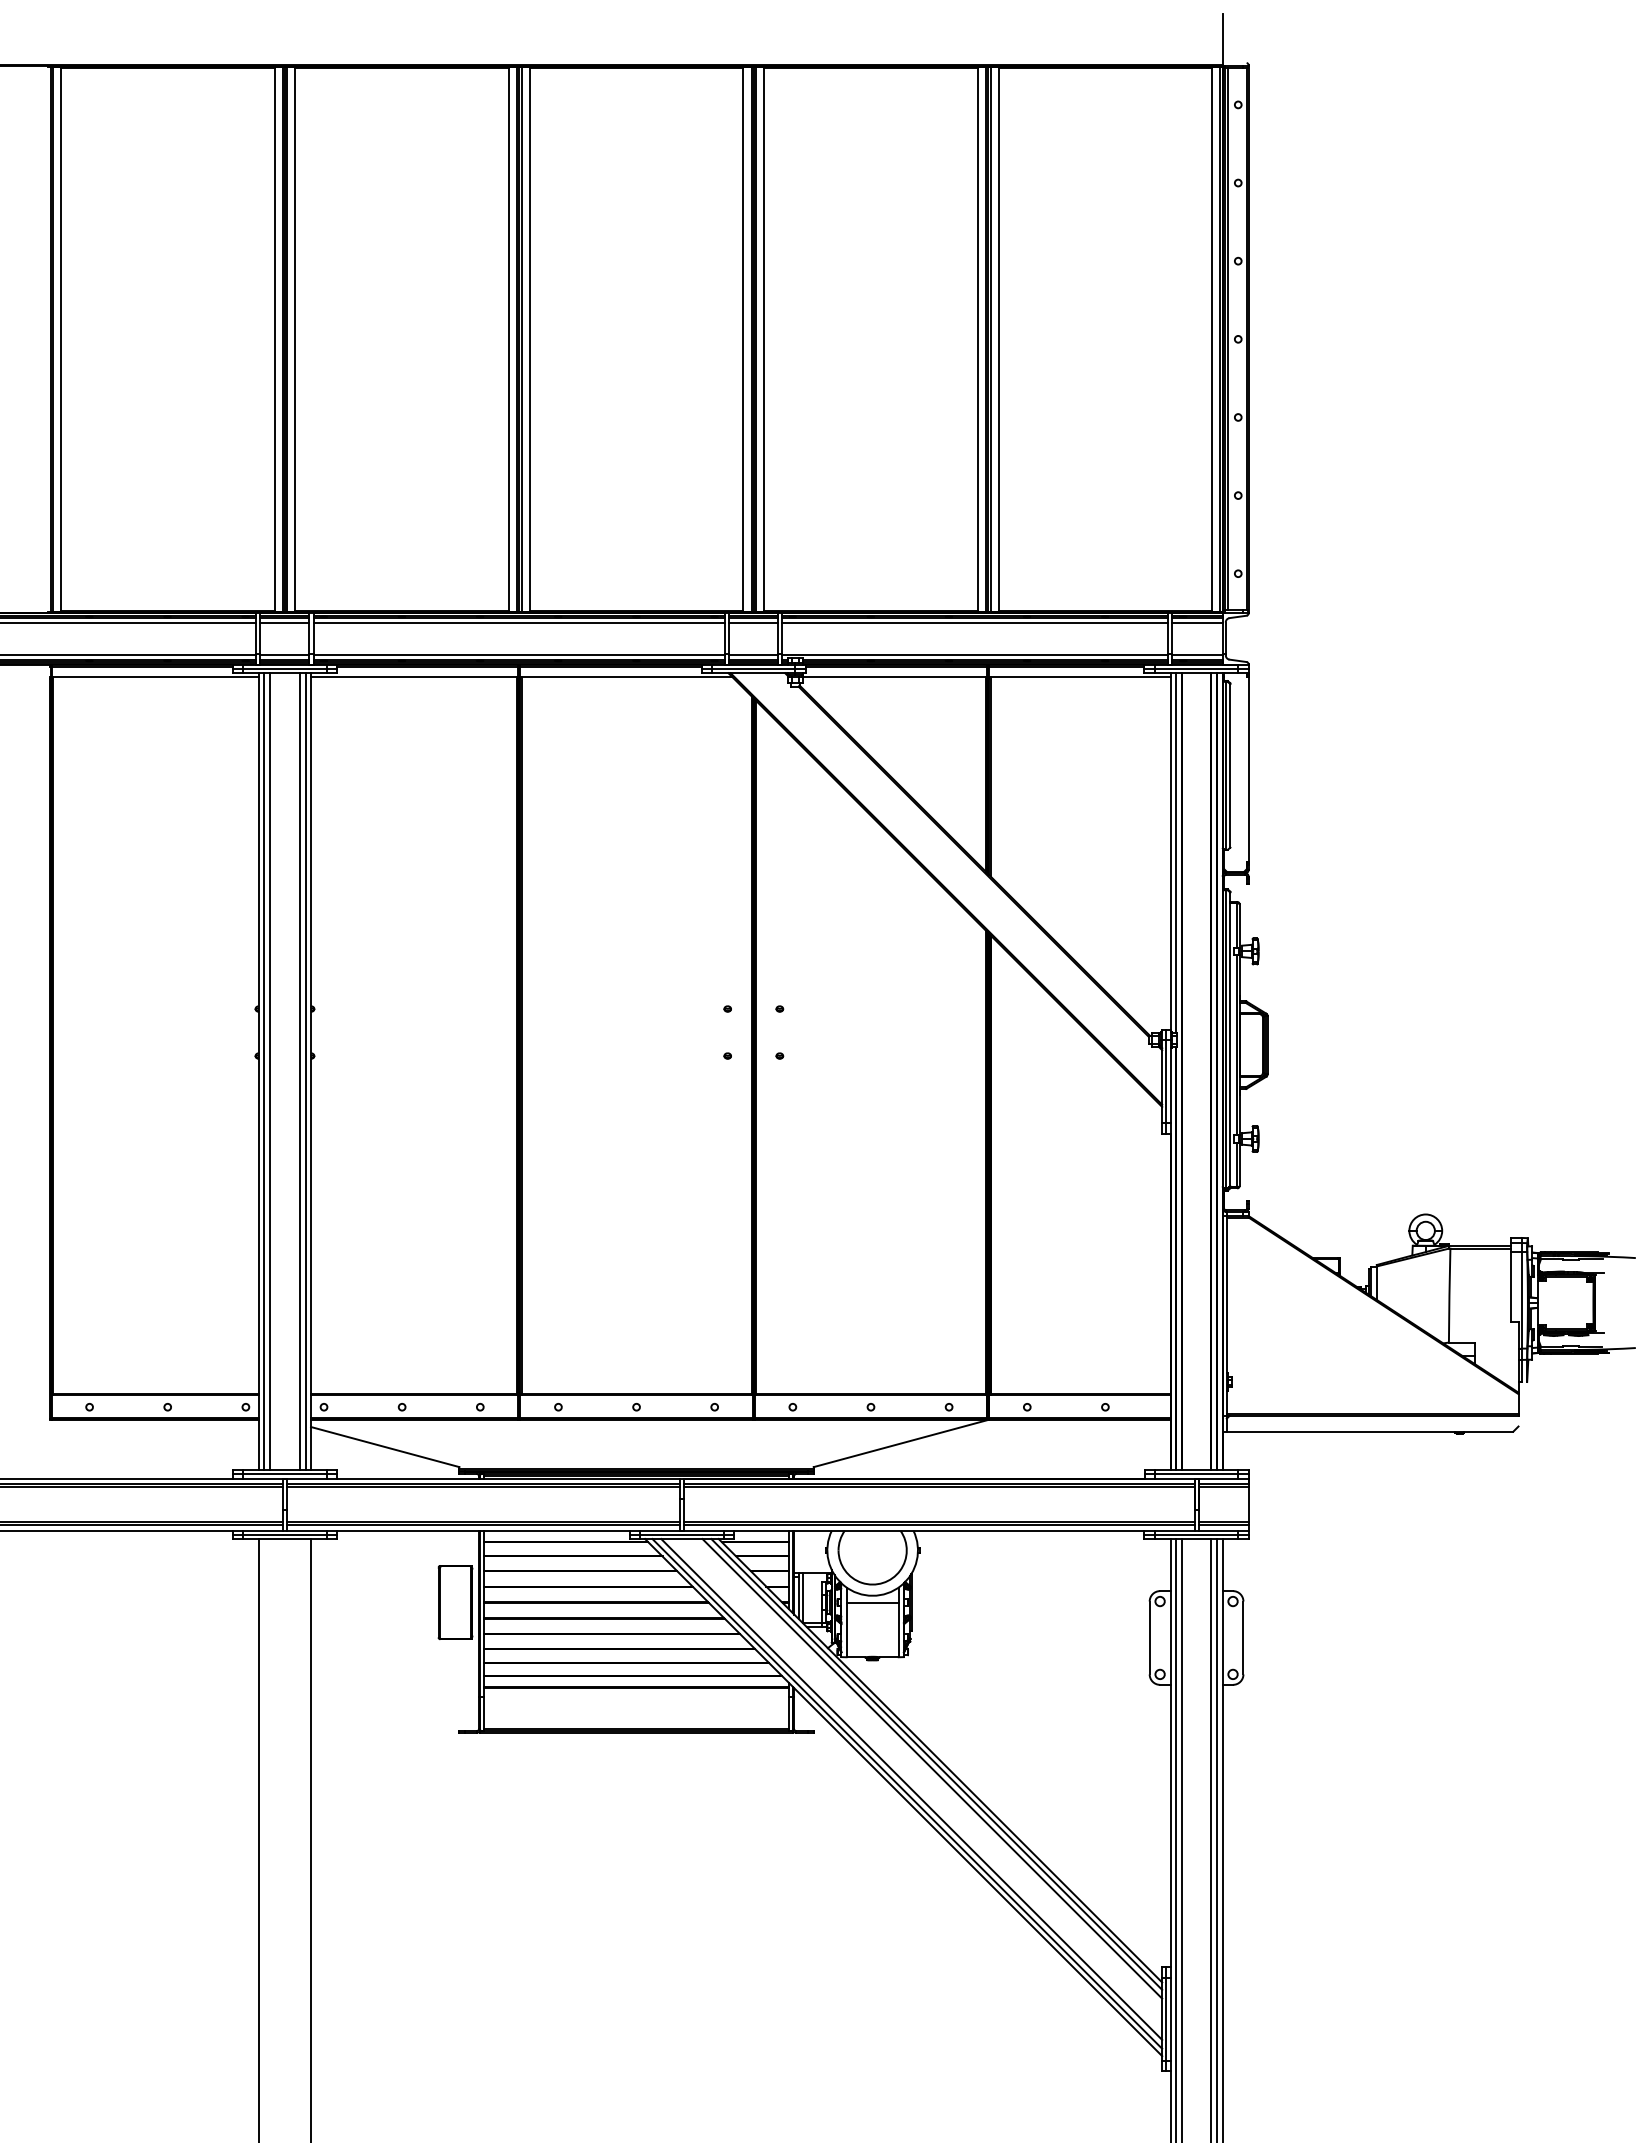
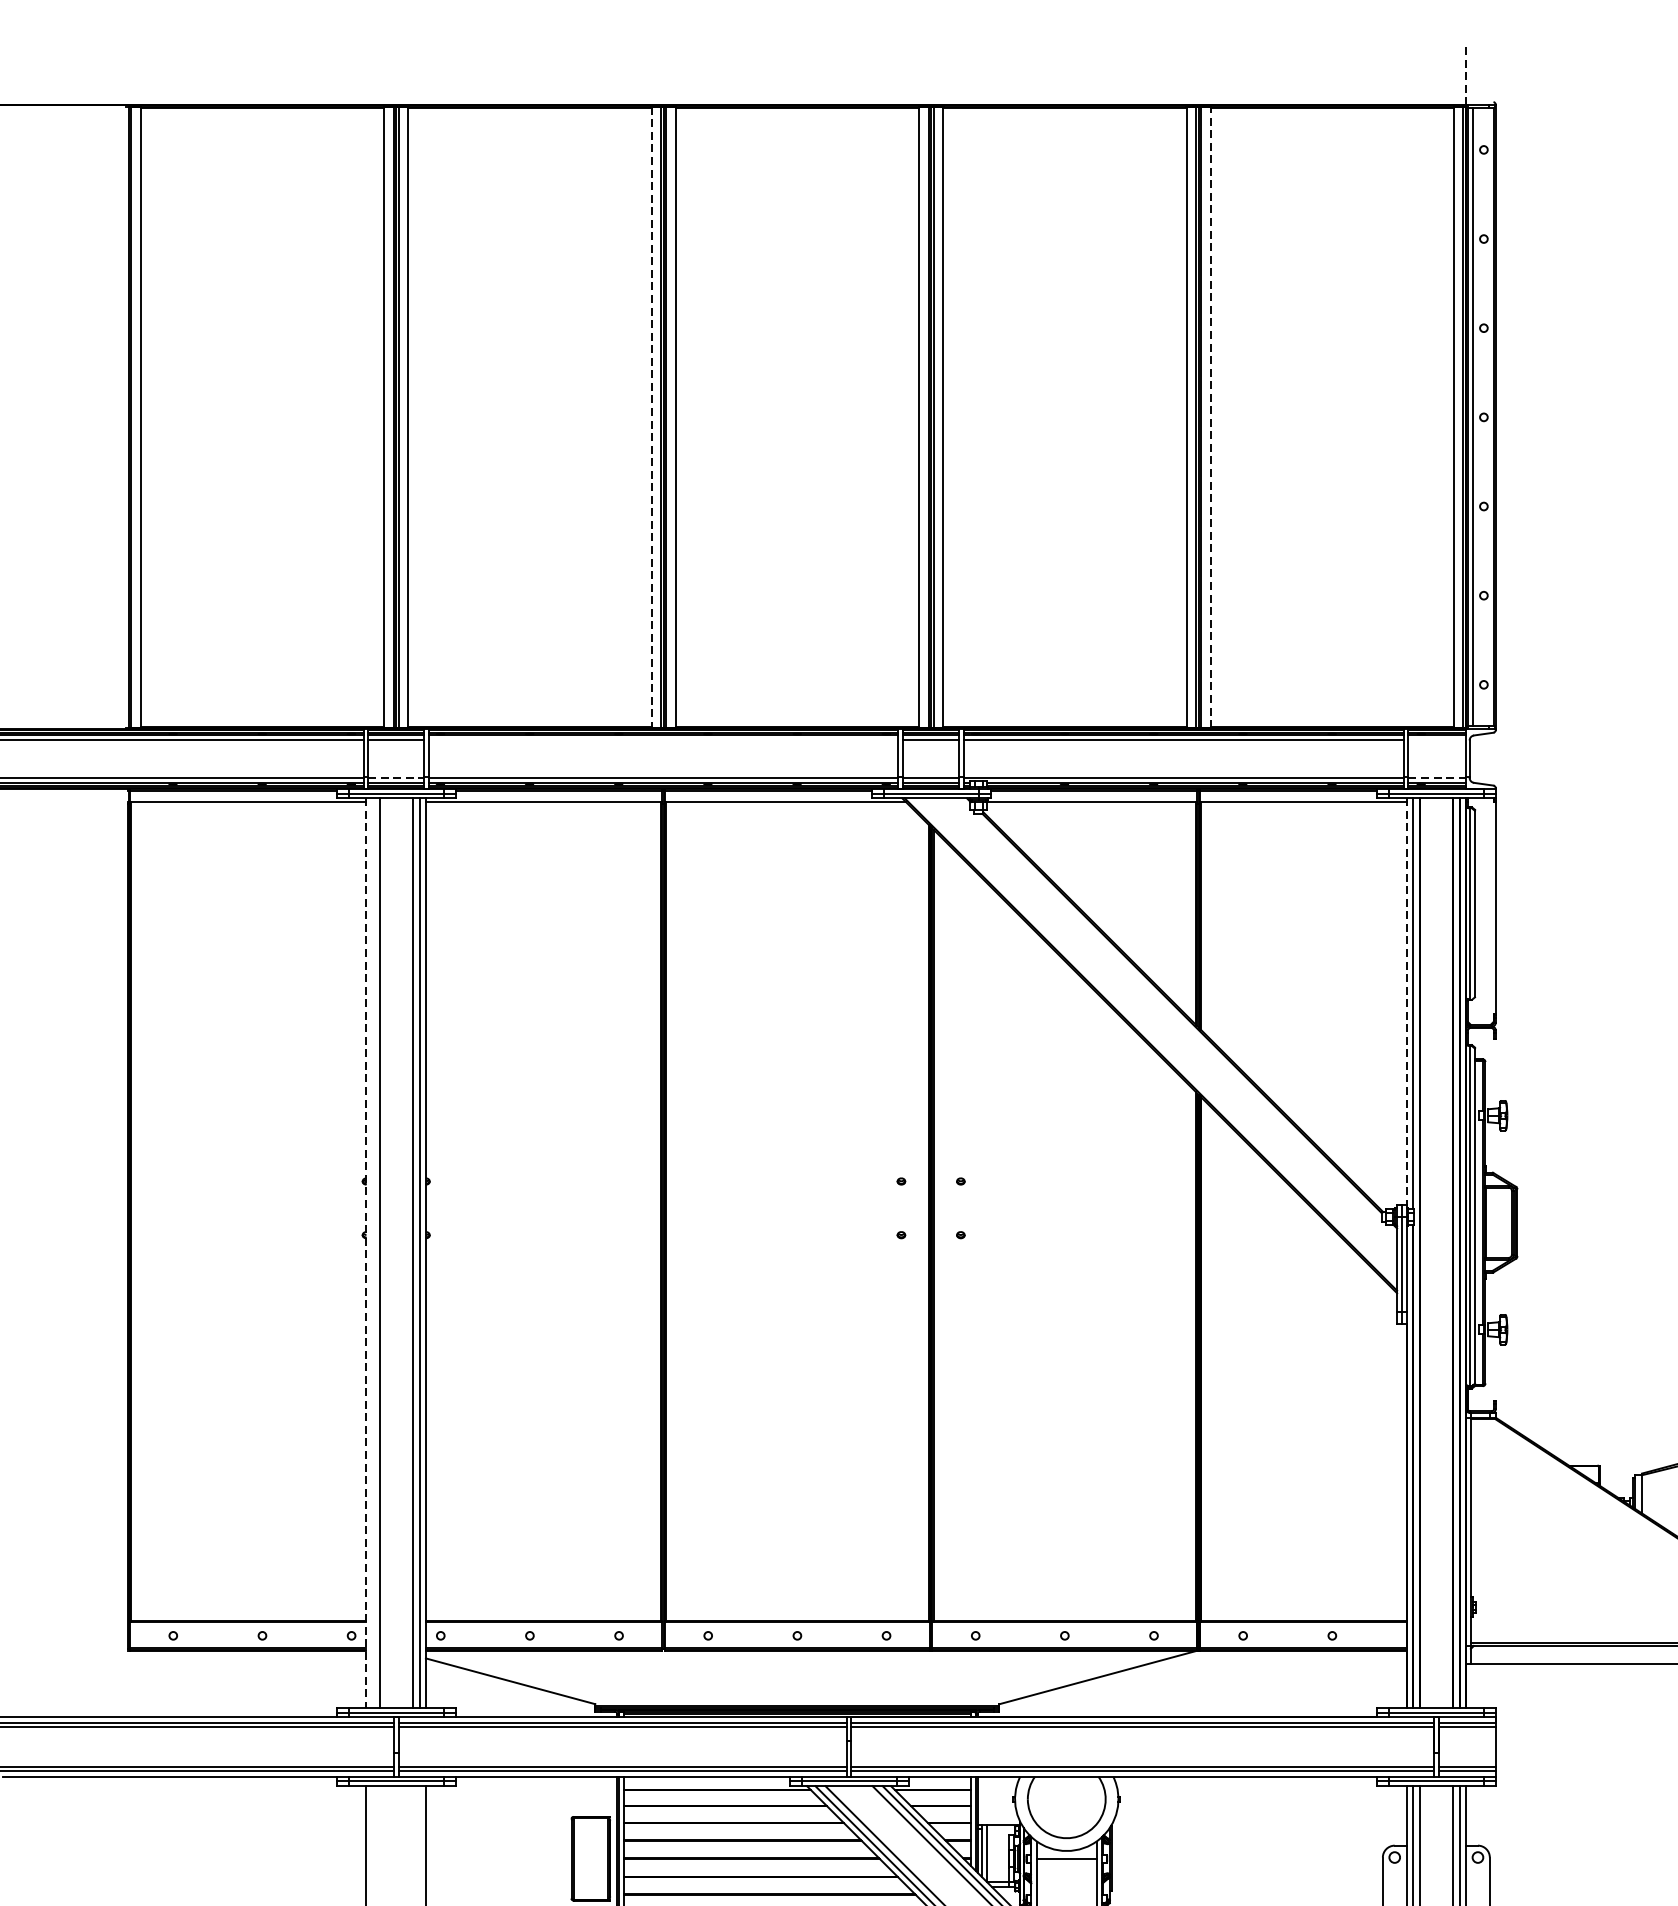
line: (1222, 39) -> (1465, 75), solid -> dashed
line: (998, 338) -> (1210, 416), solid -> dashed
line: (508, 339) -> (651, 417), solid -> dashed
line: (519, 622) -> (663, 740), removed
line: (1197, 622) -> (1437, 740), removed
line: (285, 655) -> (396, 778), solid -> dashed
line: (1197, 655) -> (1437, 778), solid -> dashed
line: (1170, 851) -> (1406, 1001), solid -> dashed
line: (258, 1071) -> (366, 1252), solid -> dashed
line: (264, 1071) -> (372, 1252), removed

